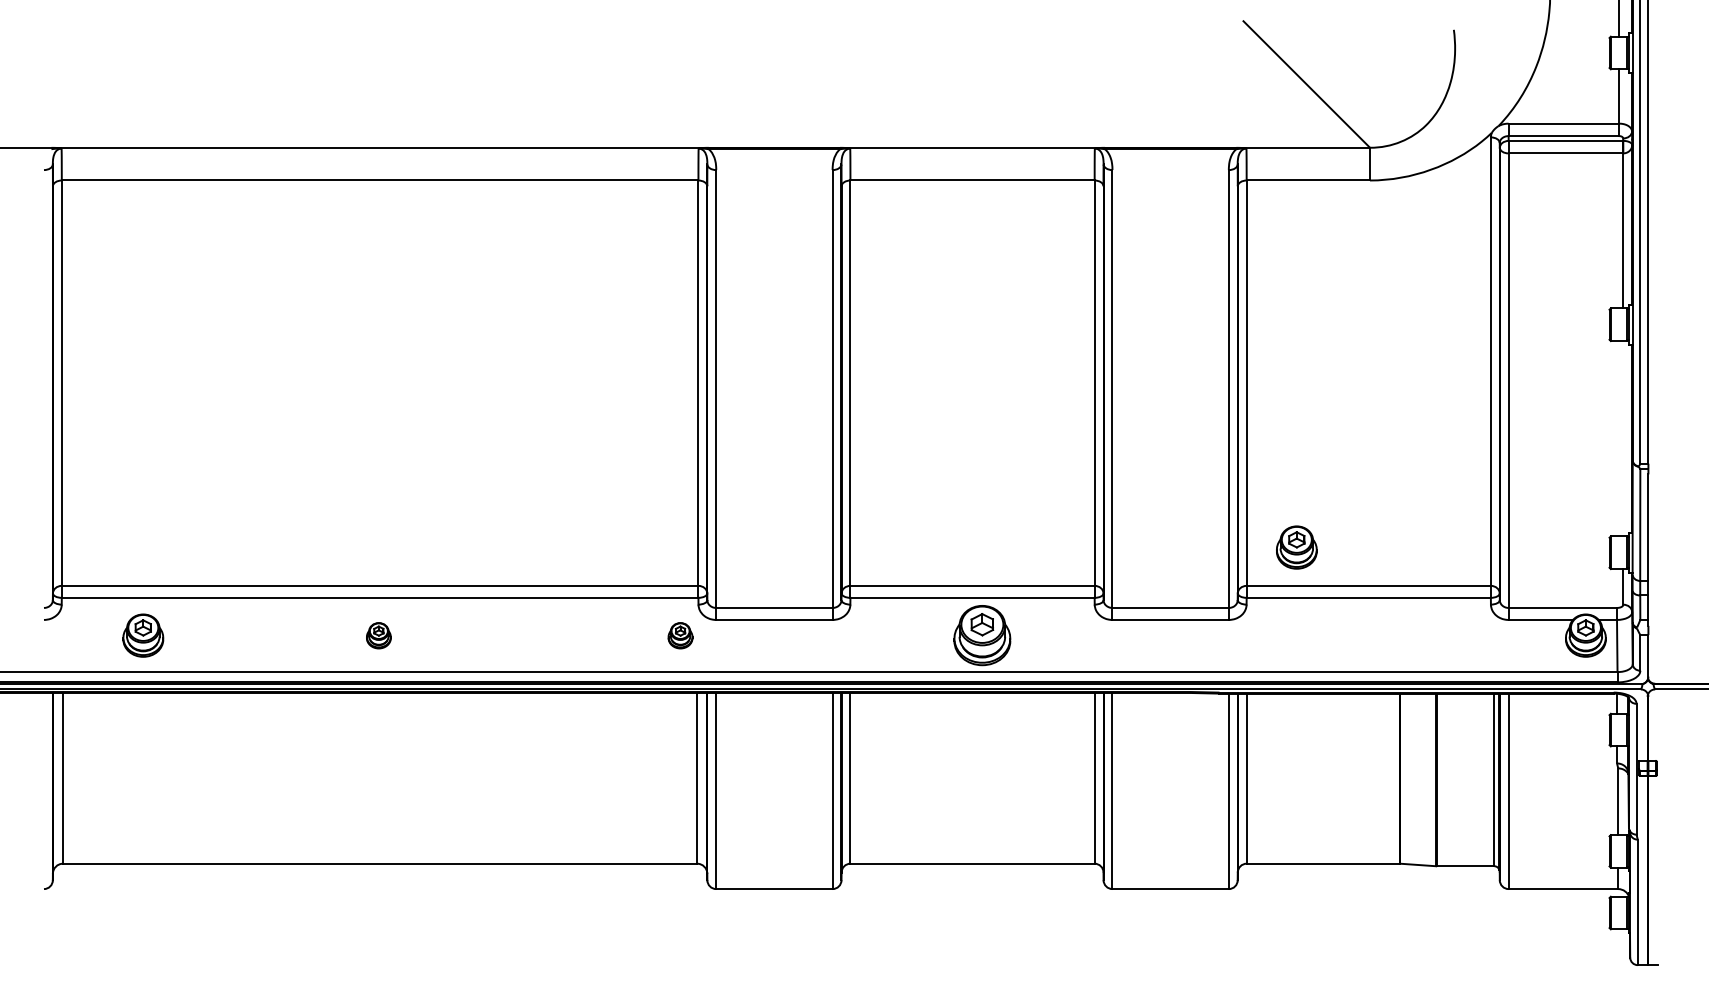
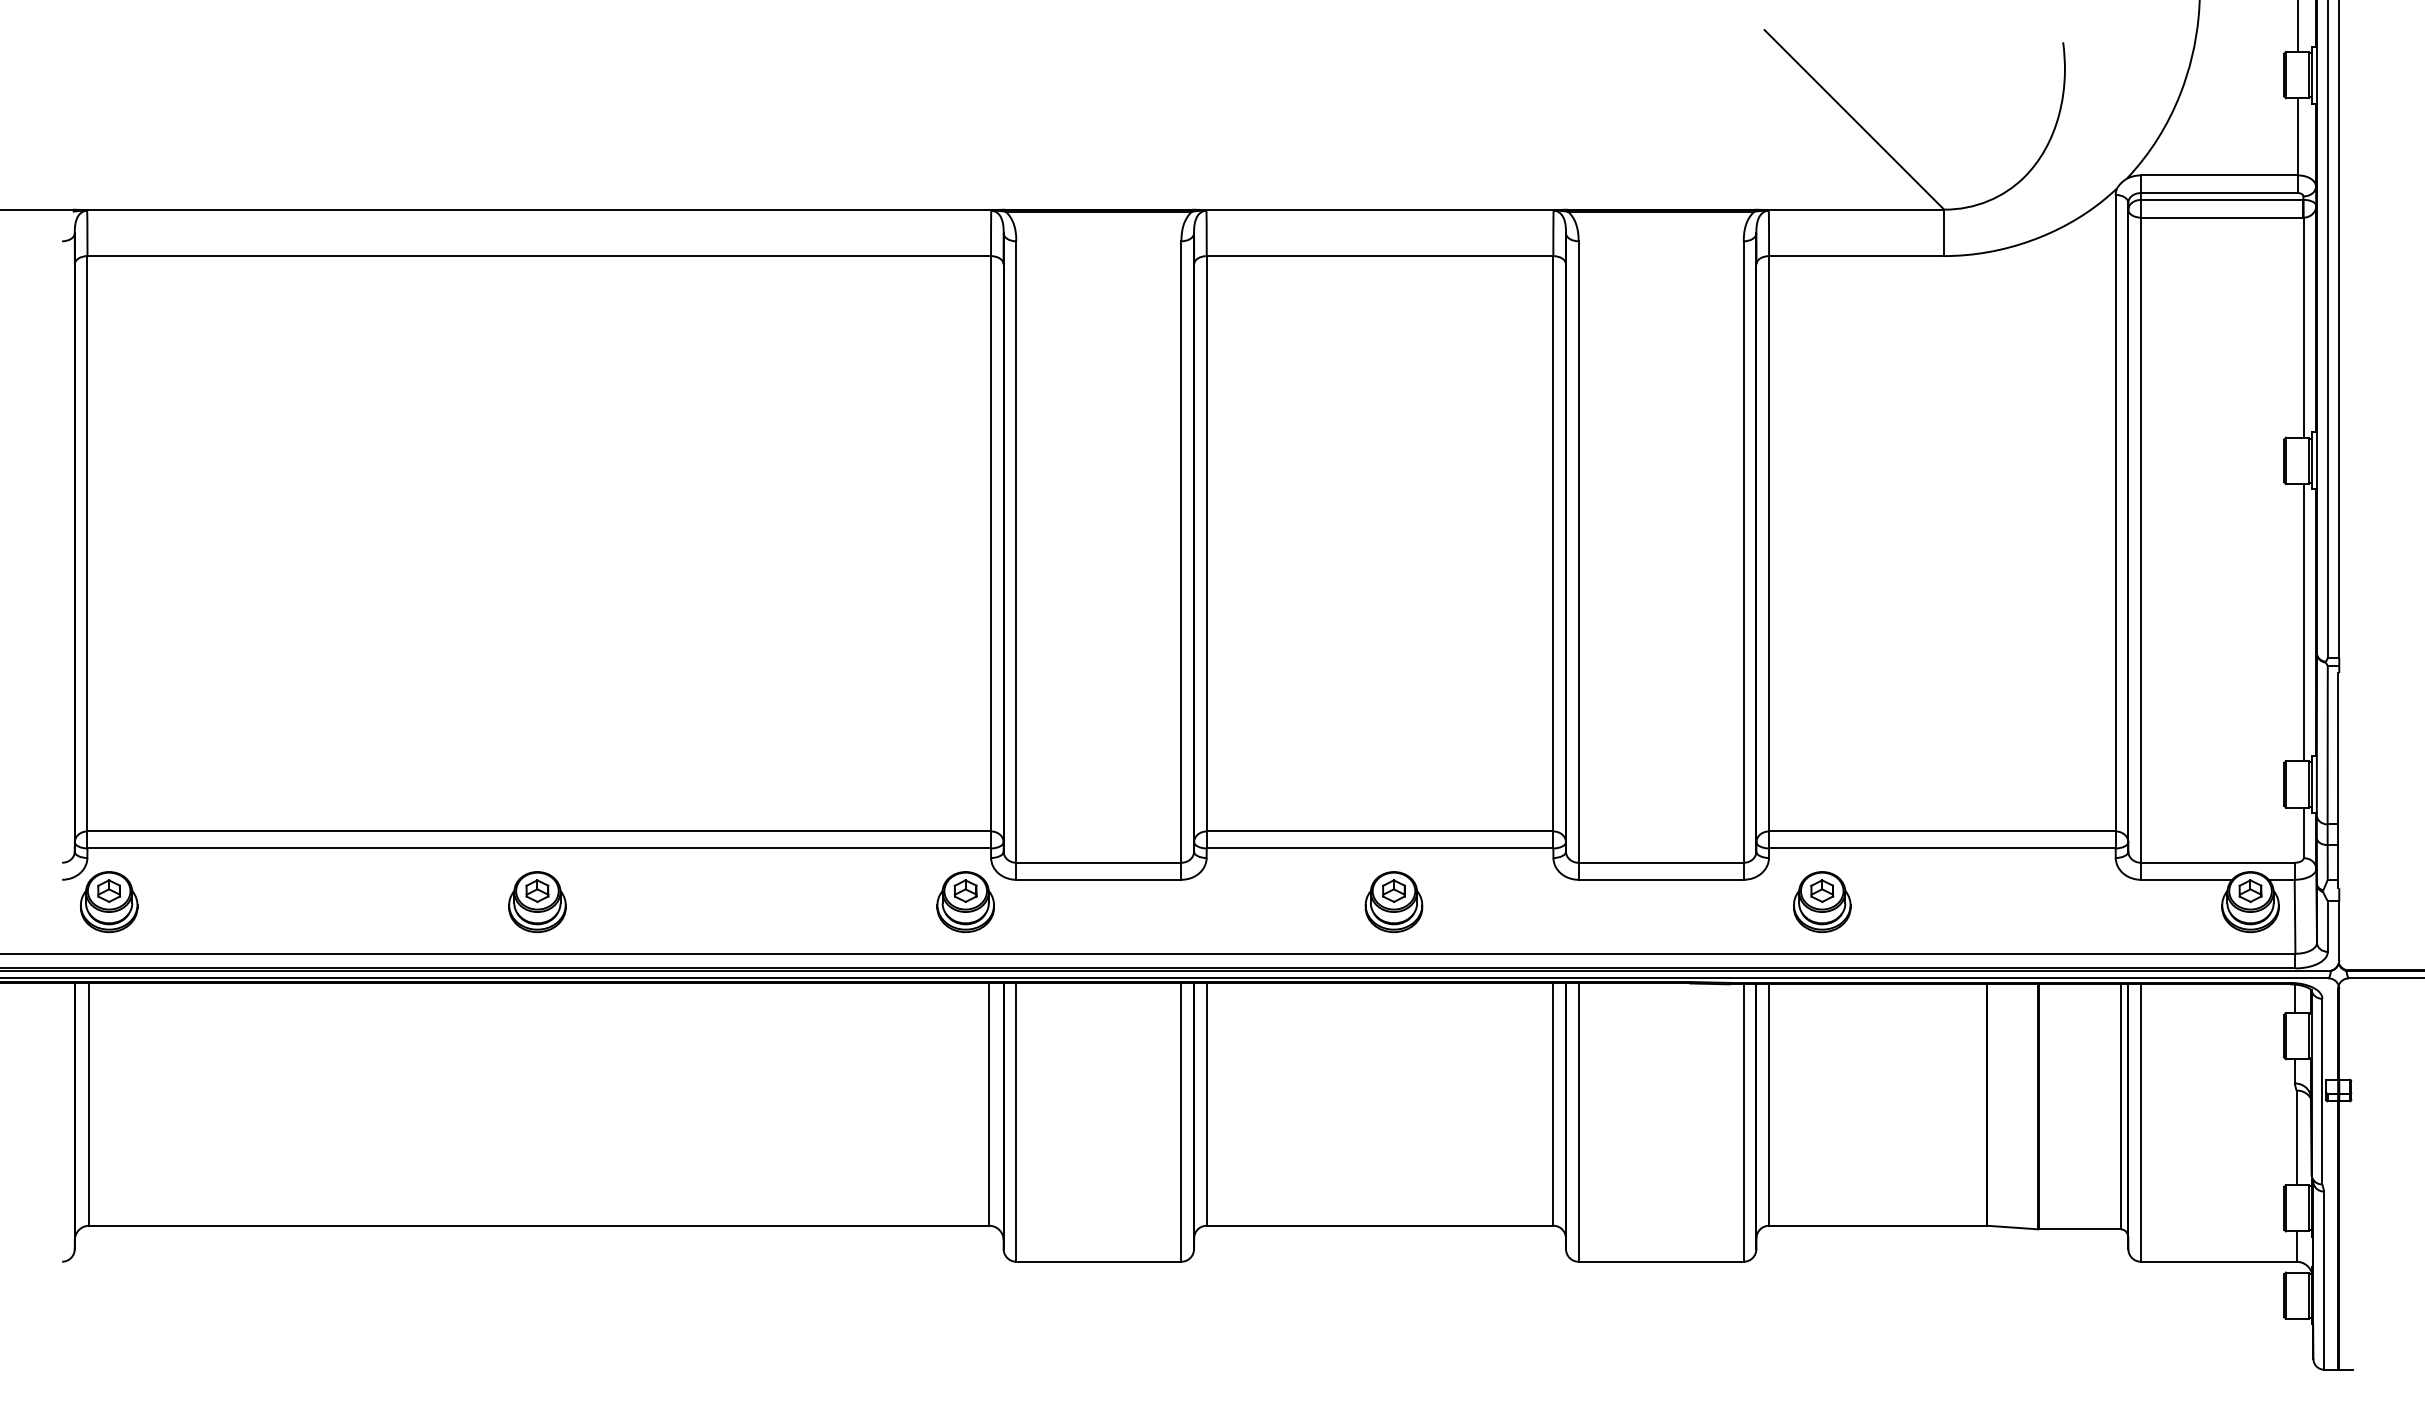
line: (1623, 438) -> (2303, 622), added
part: (1296, 547) -> (1822, 902), moved
part: (143, 635) -> (109, 902), moved
part: (378, 635) -> (537, 902), size x1.67
part: (680, 635) -> (965, 902), size x1.67
part: (982, 635) -> (1393, 902), size x0.71

